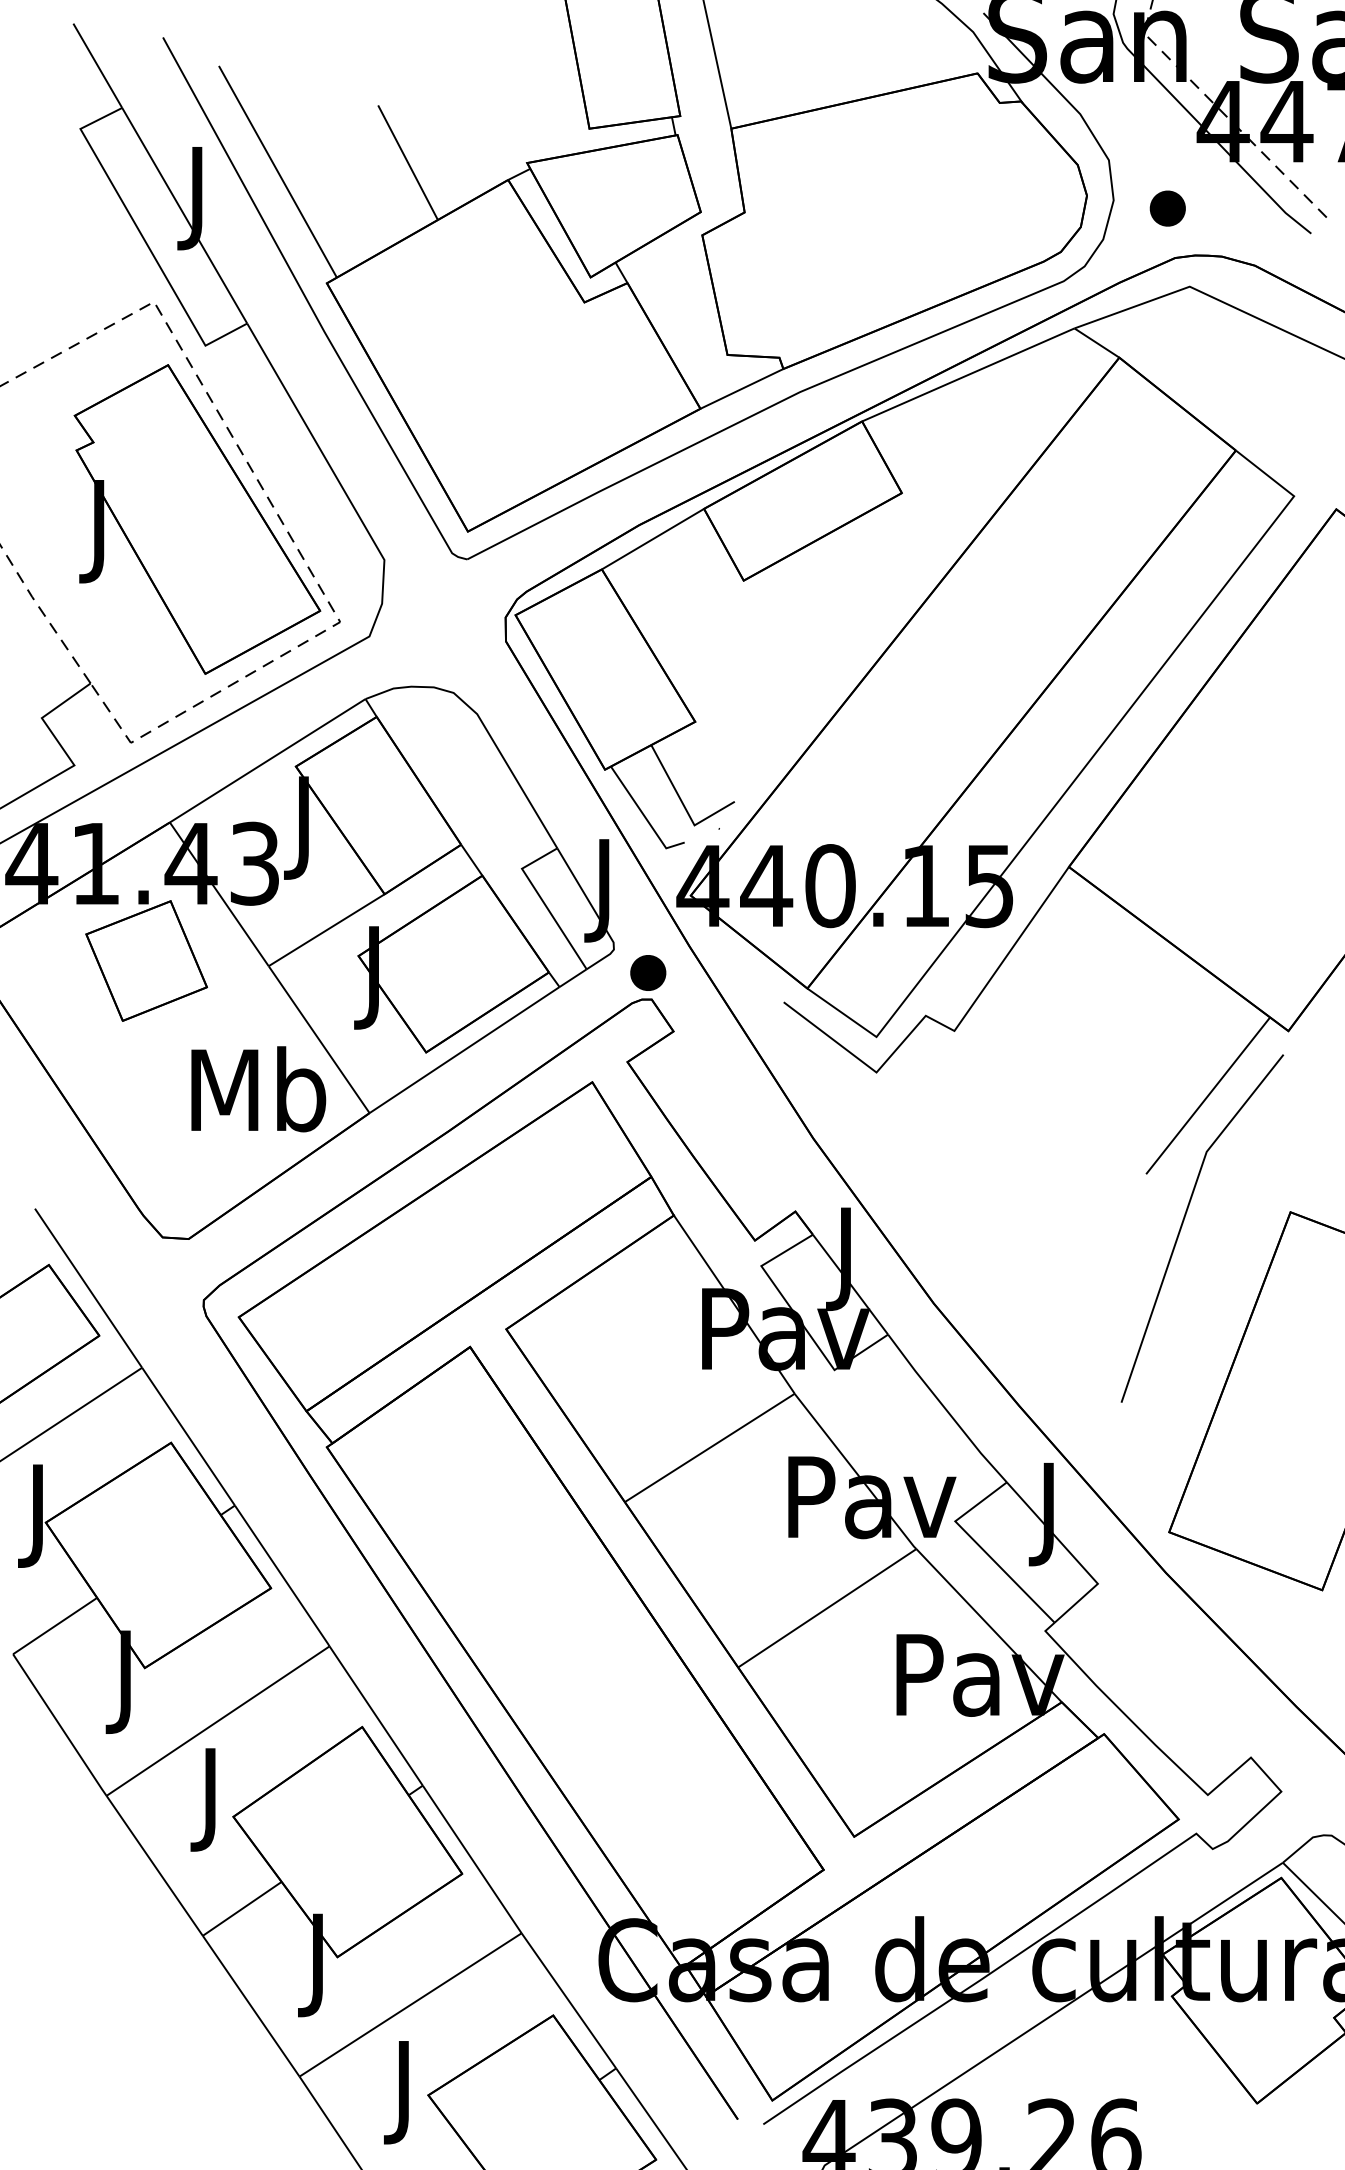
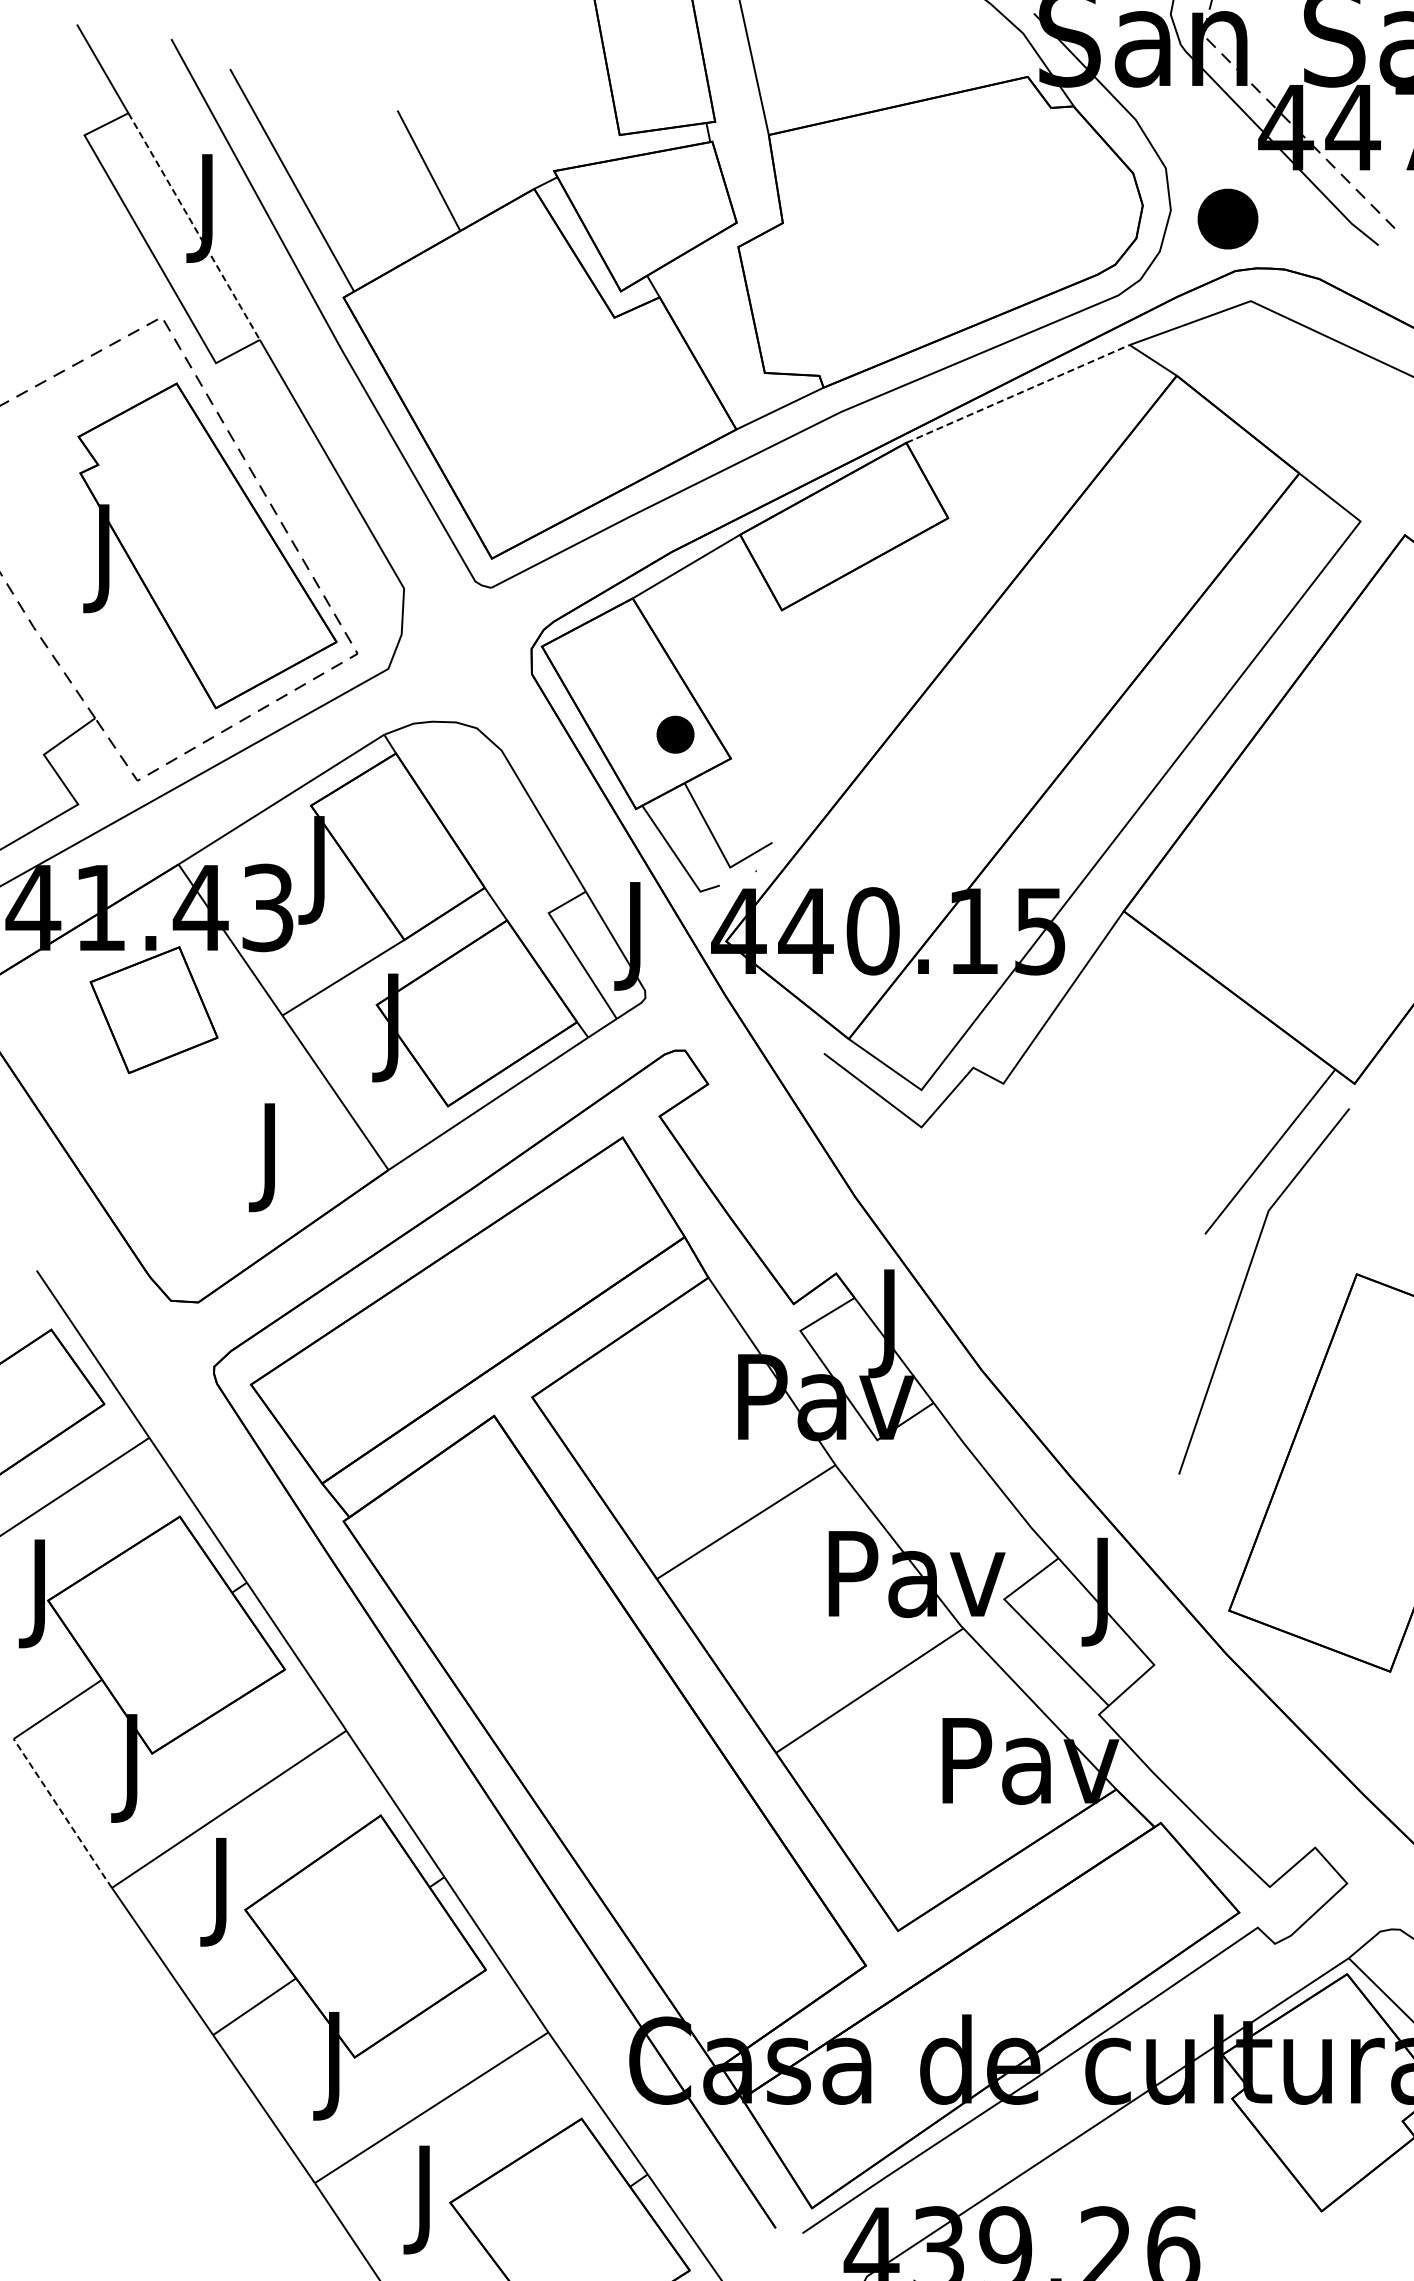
part: (1167, 208) -> (1227, 218), size x1.6
line: (185, 216) -> (194, 227), solid -> dashed
line: (968, 374) -> (1018, 393), solid -> dashed
part: (648, 972) -> (675, 734), moved
text: (258, 1099) -> (271, 1155), Mb -> J
line: (60, 1726) -> (63, 1814), solid -> dashed

